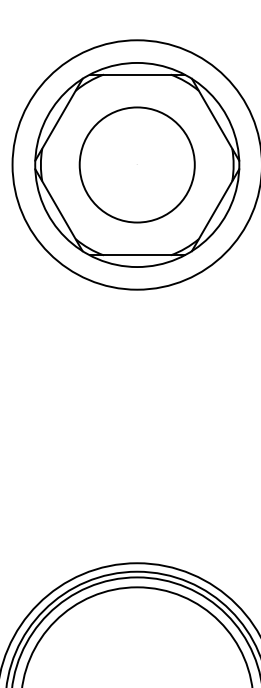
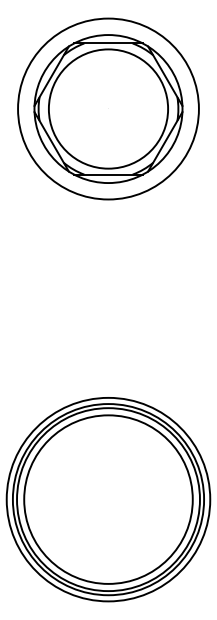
circle: (137, 164) -> (108, 108), size x1.43

